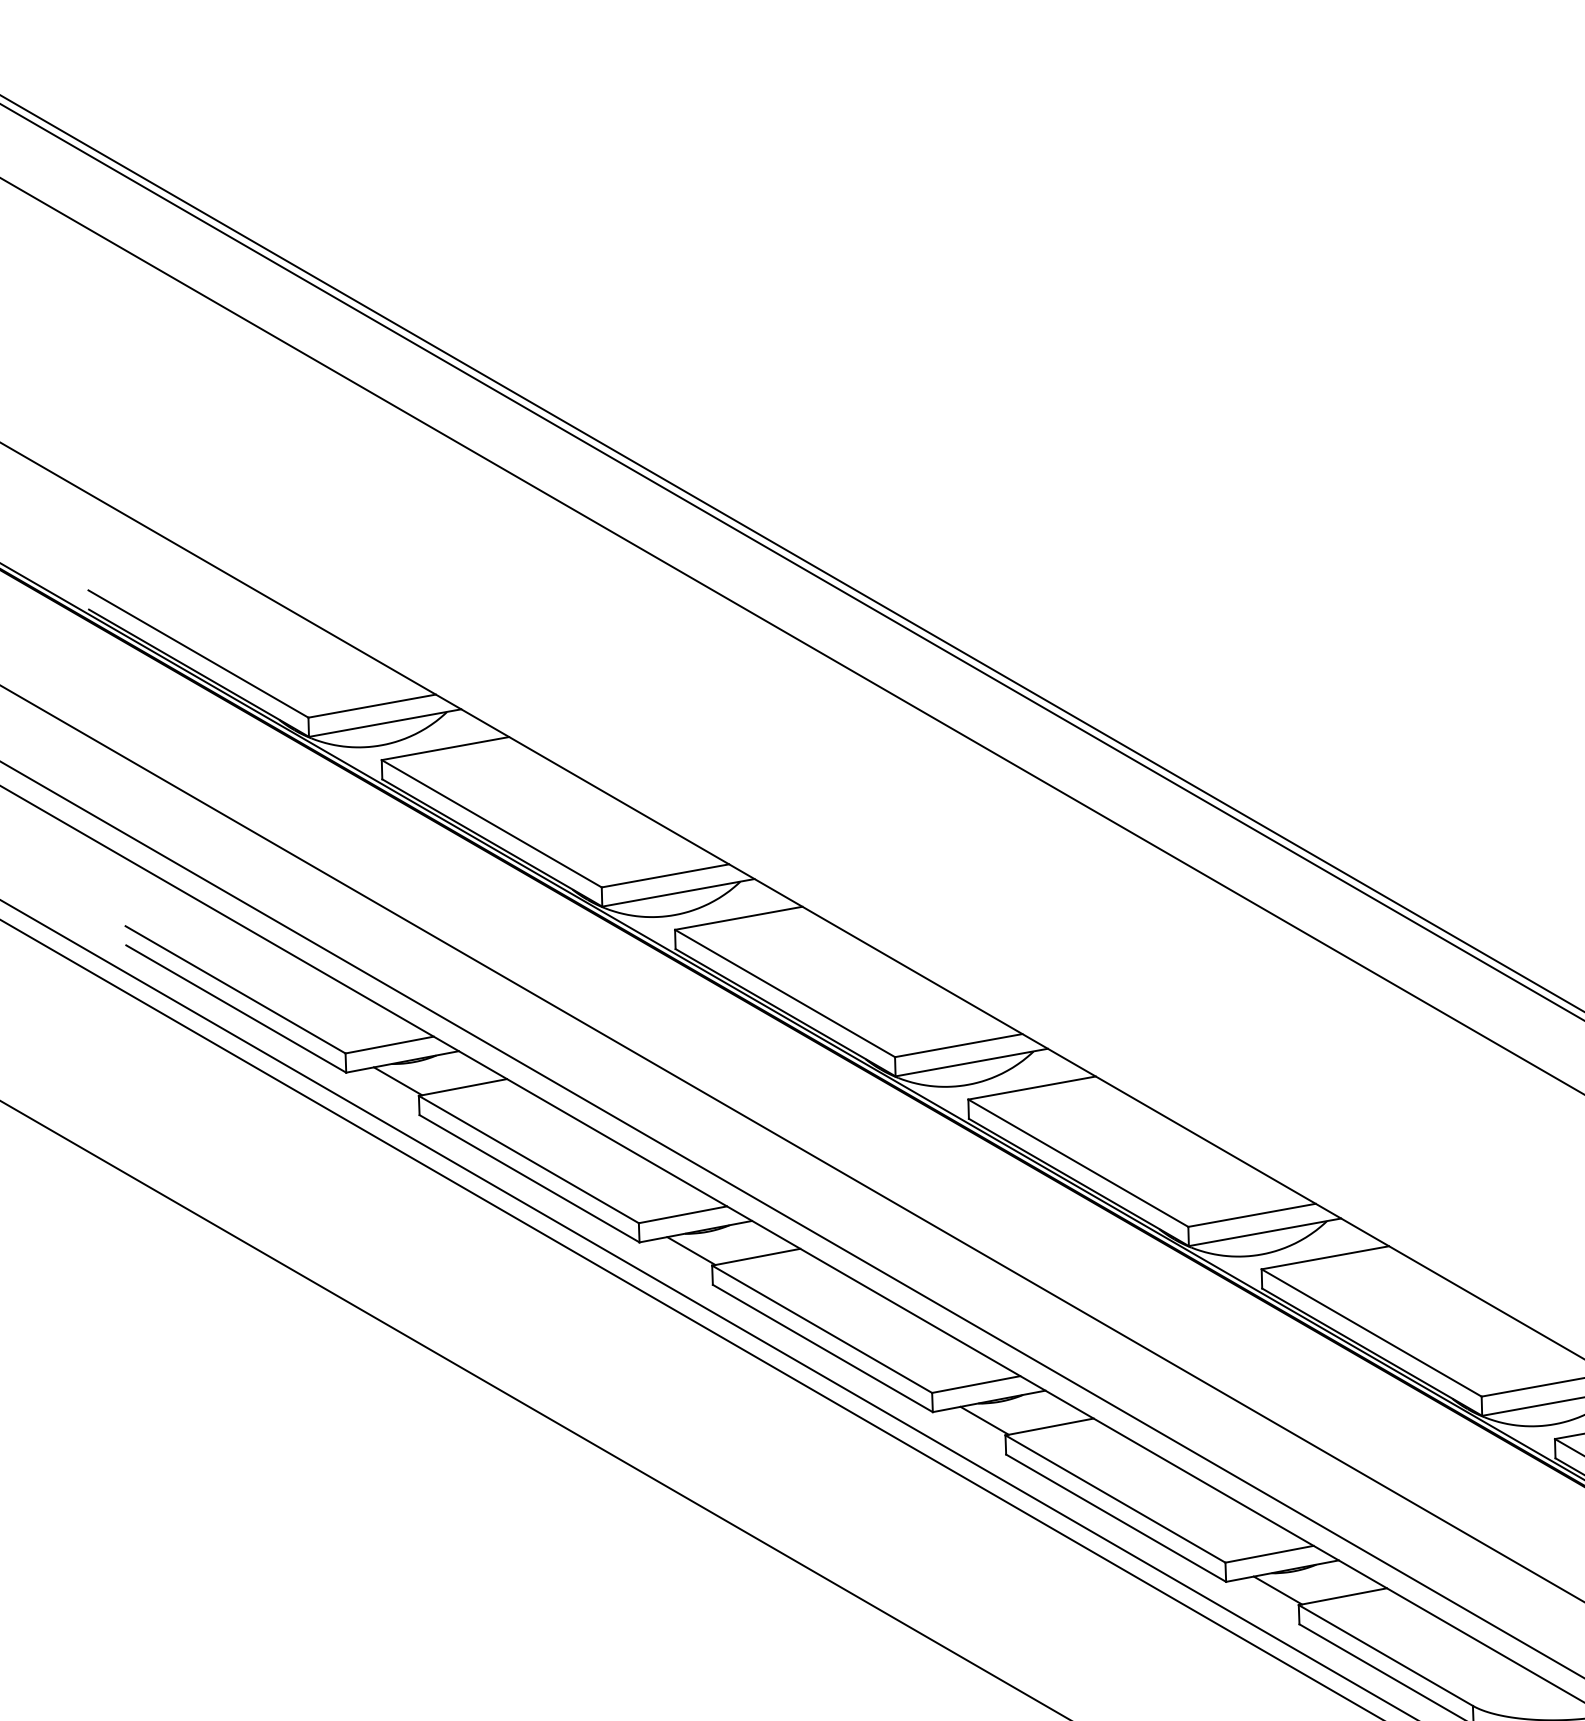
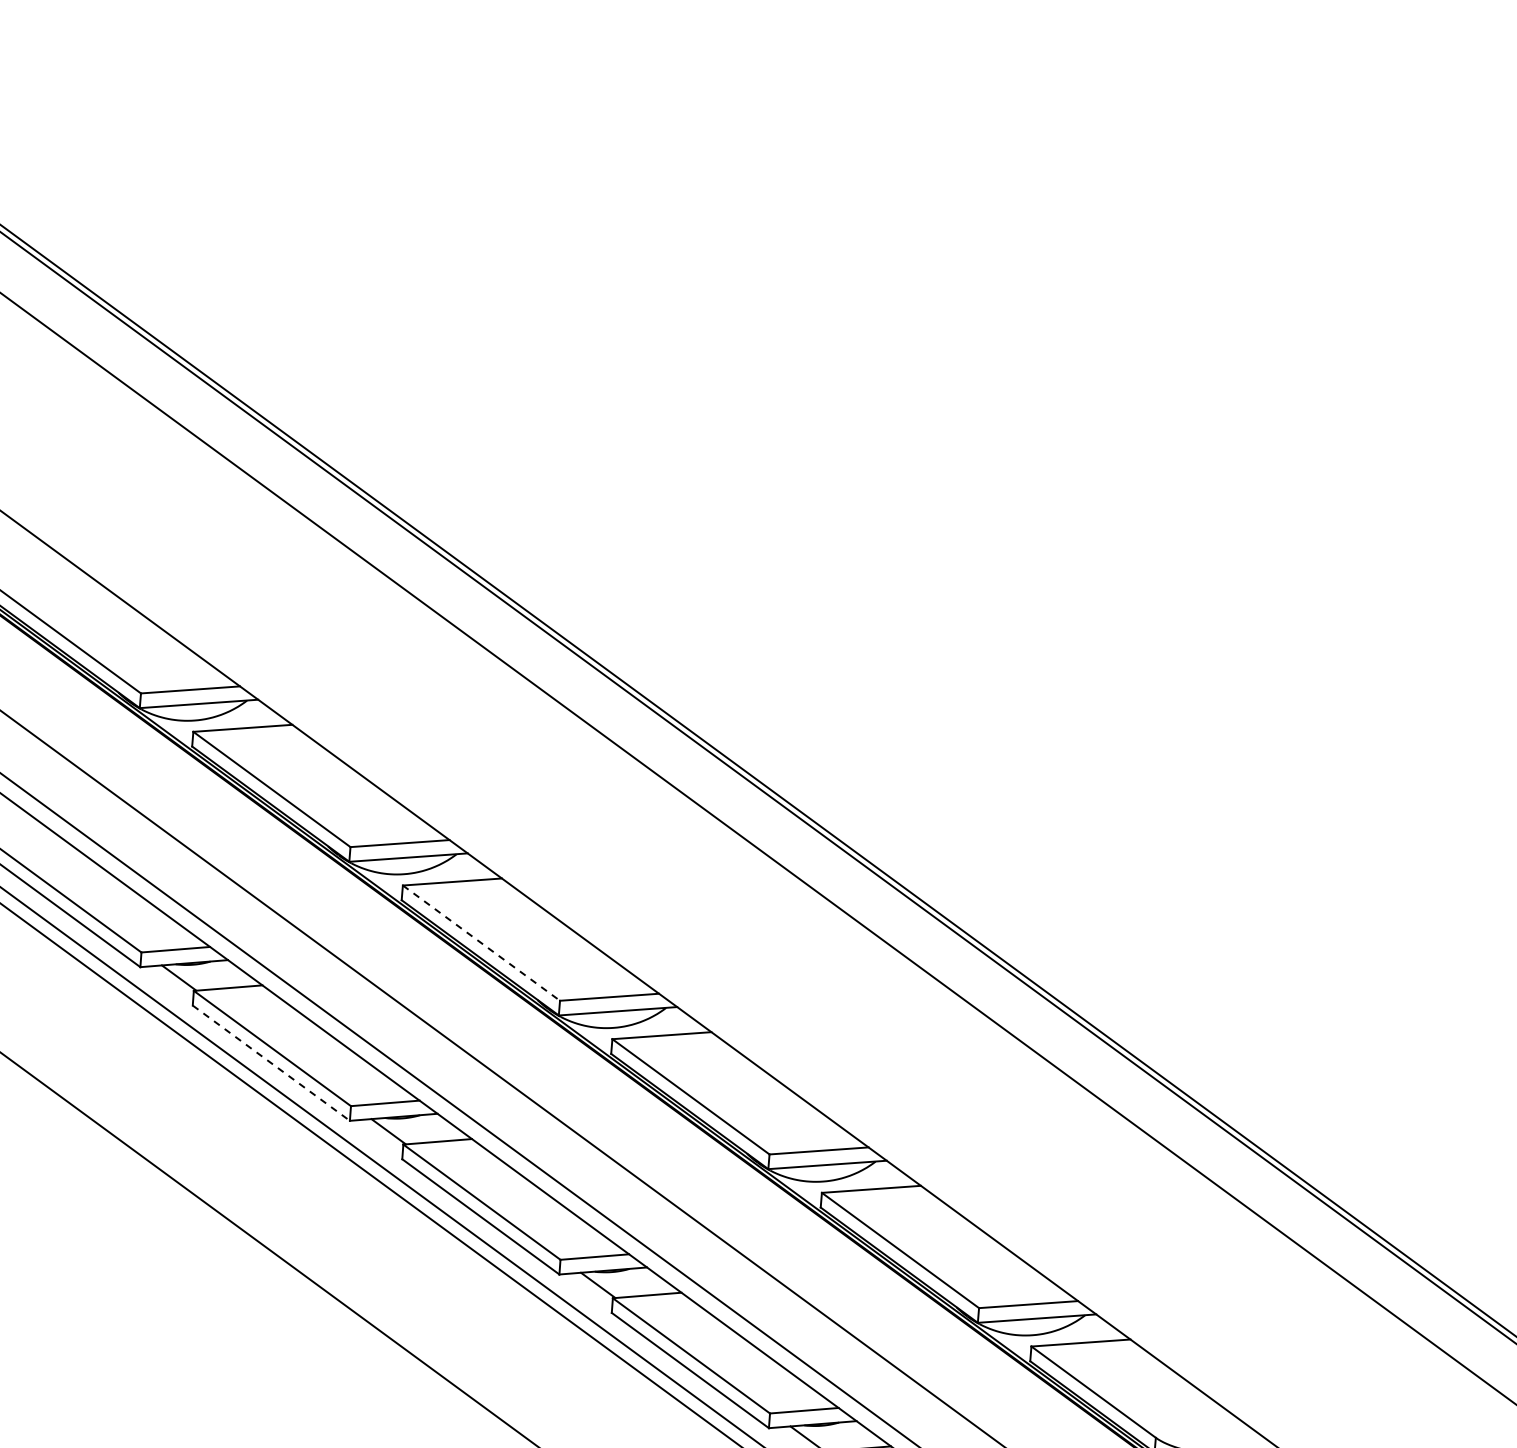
line: (785, 993) -> (481, 943), solid -> dashed
line: (529, 1179) -> (271, 1063), solid -> dashed

